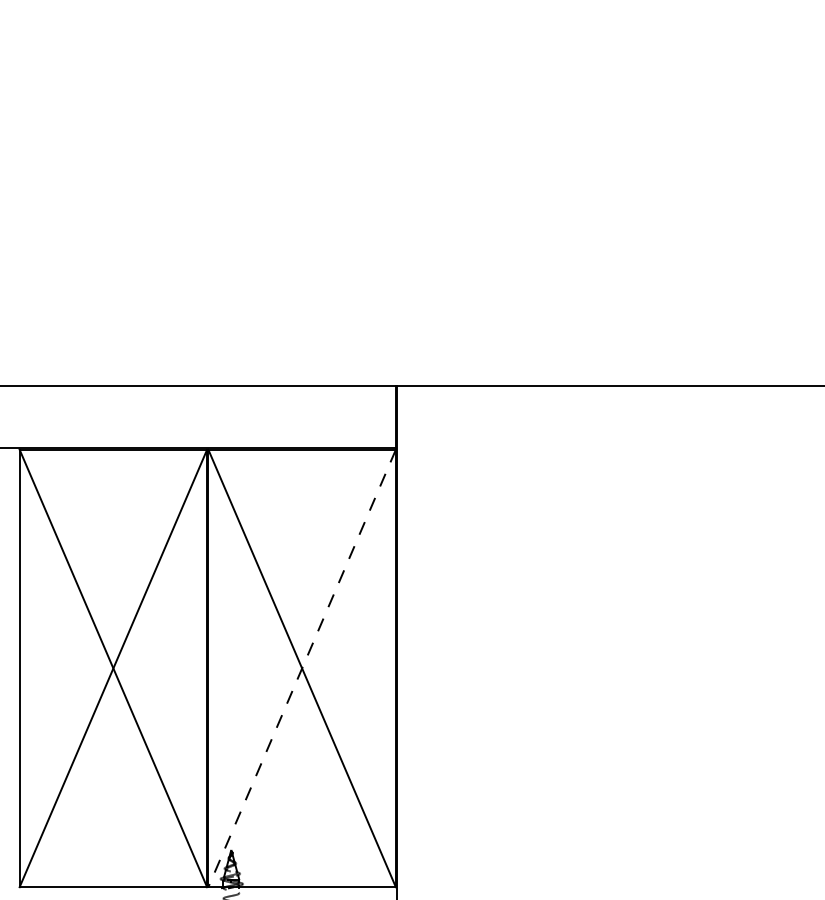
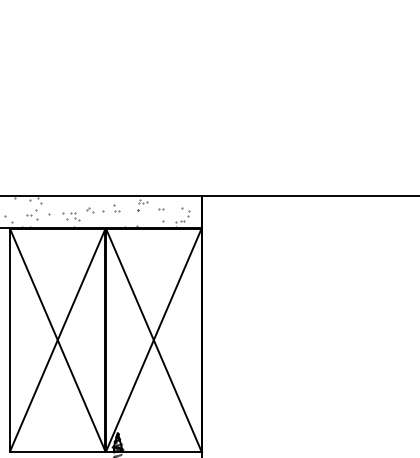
hatch: (191, 417) -> (97, 212), added
line: (301, 669) -> (153, 340), dashed -> solid

